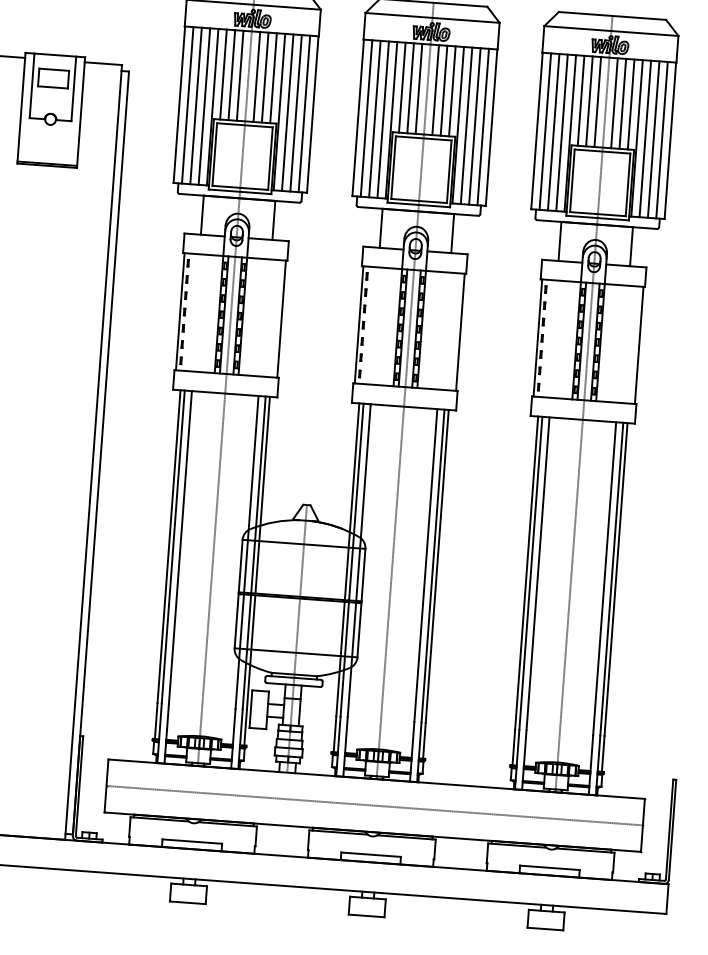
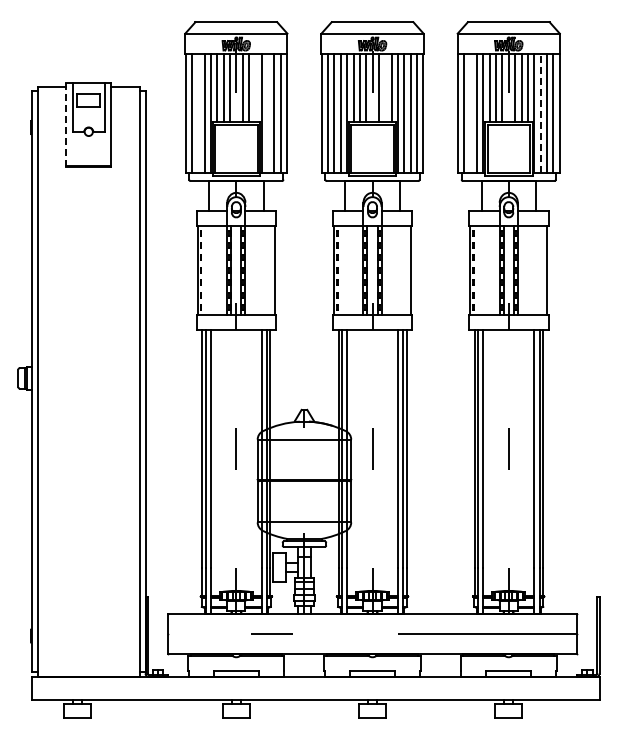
line: (273, 77) -> (255, 87), removed
line: (444, 89) -> (385, 87), removed
line: (196, 105) -> (198, 113), removed
line: (21, 108) -> (66, 125), solid -> dashed
line: (288, 112) -> (268, 113), removed
line: (553, 132) -> (470, 113), removed
line: (645, 138) -> (540, 113), solid -> dashed

